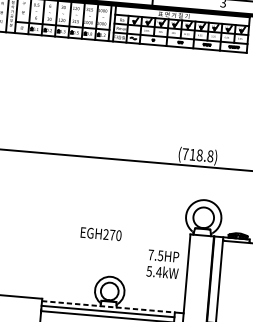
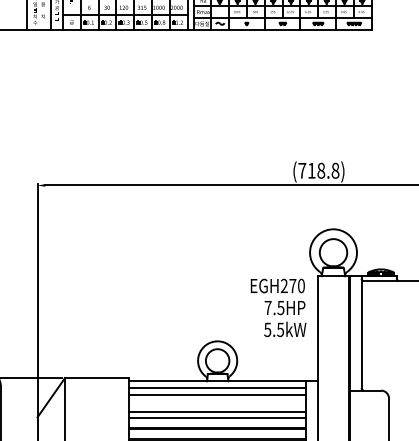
text: (100, 233) -> (277, 285), moved
text: (158, 271) -> (280, 329), 5.4kW -> 5.5kW
line: (109, 307) -> (218, 381), dashed -> solid

